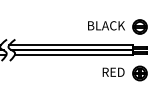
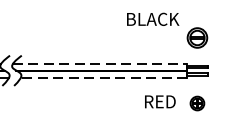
text: (106, 25) -> (153, 18), moved
line: (70, 45) -> (99, 64), solid -> dashed
line: (73, 55) -> (103, 78), solid -> dashed
part: (139, 73) -> (196, 103), size x0.7

